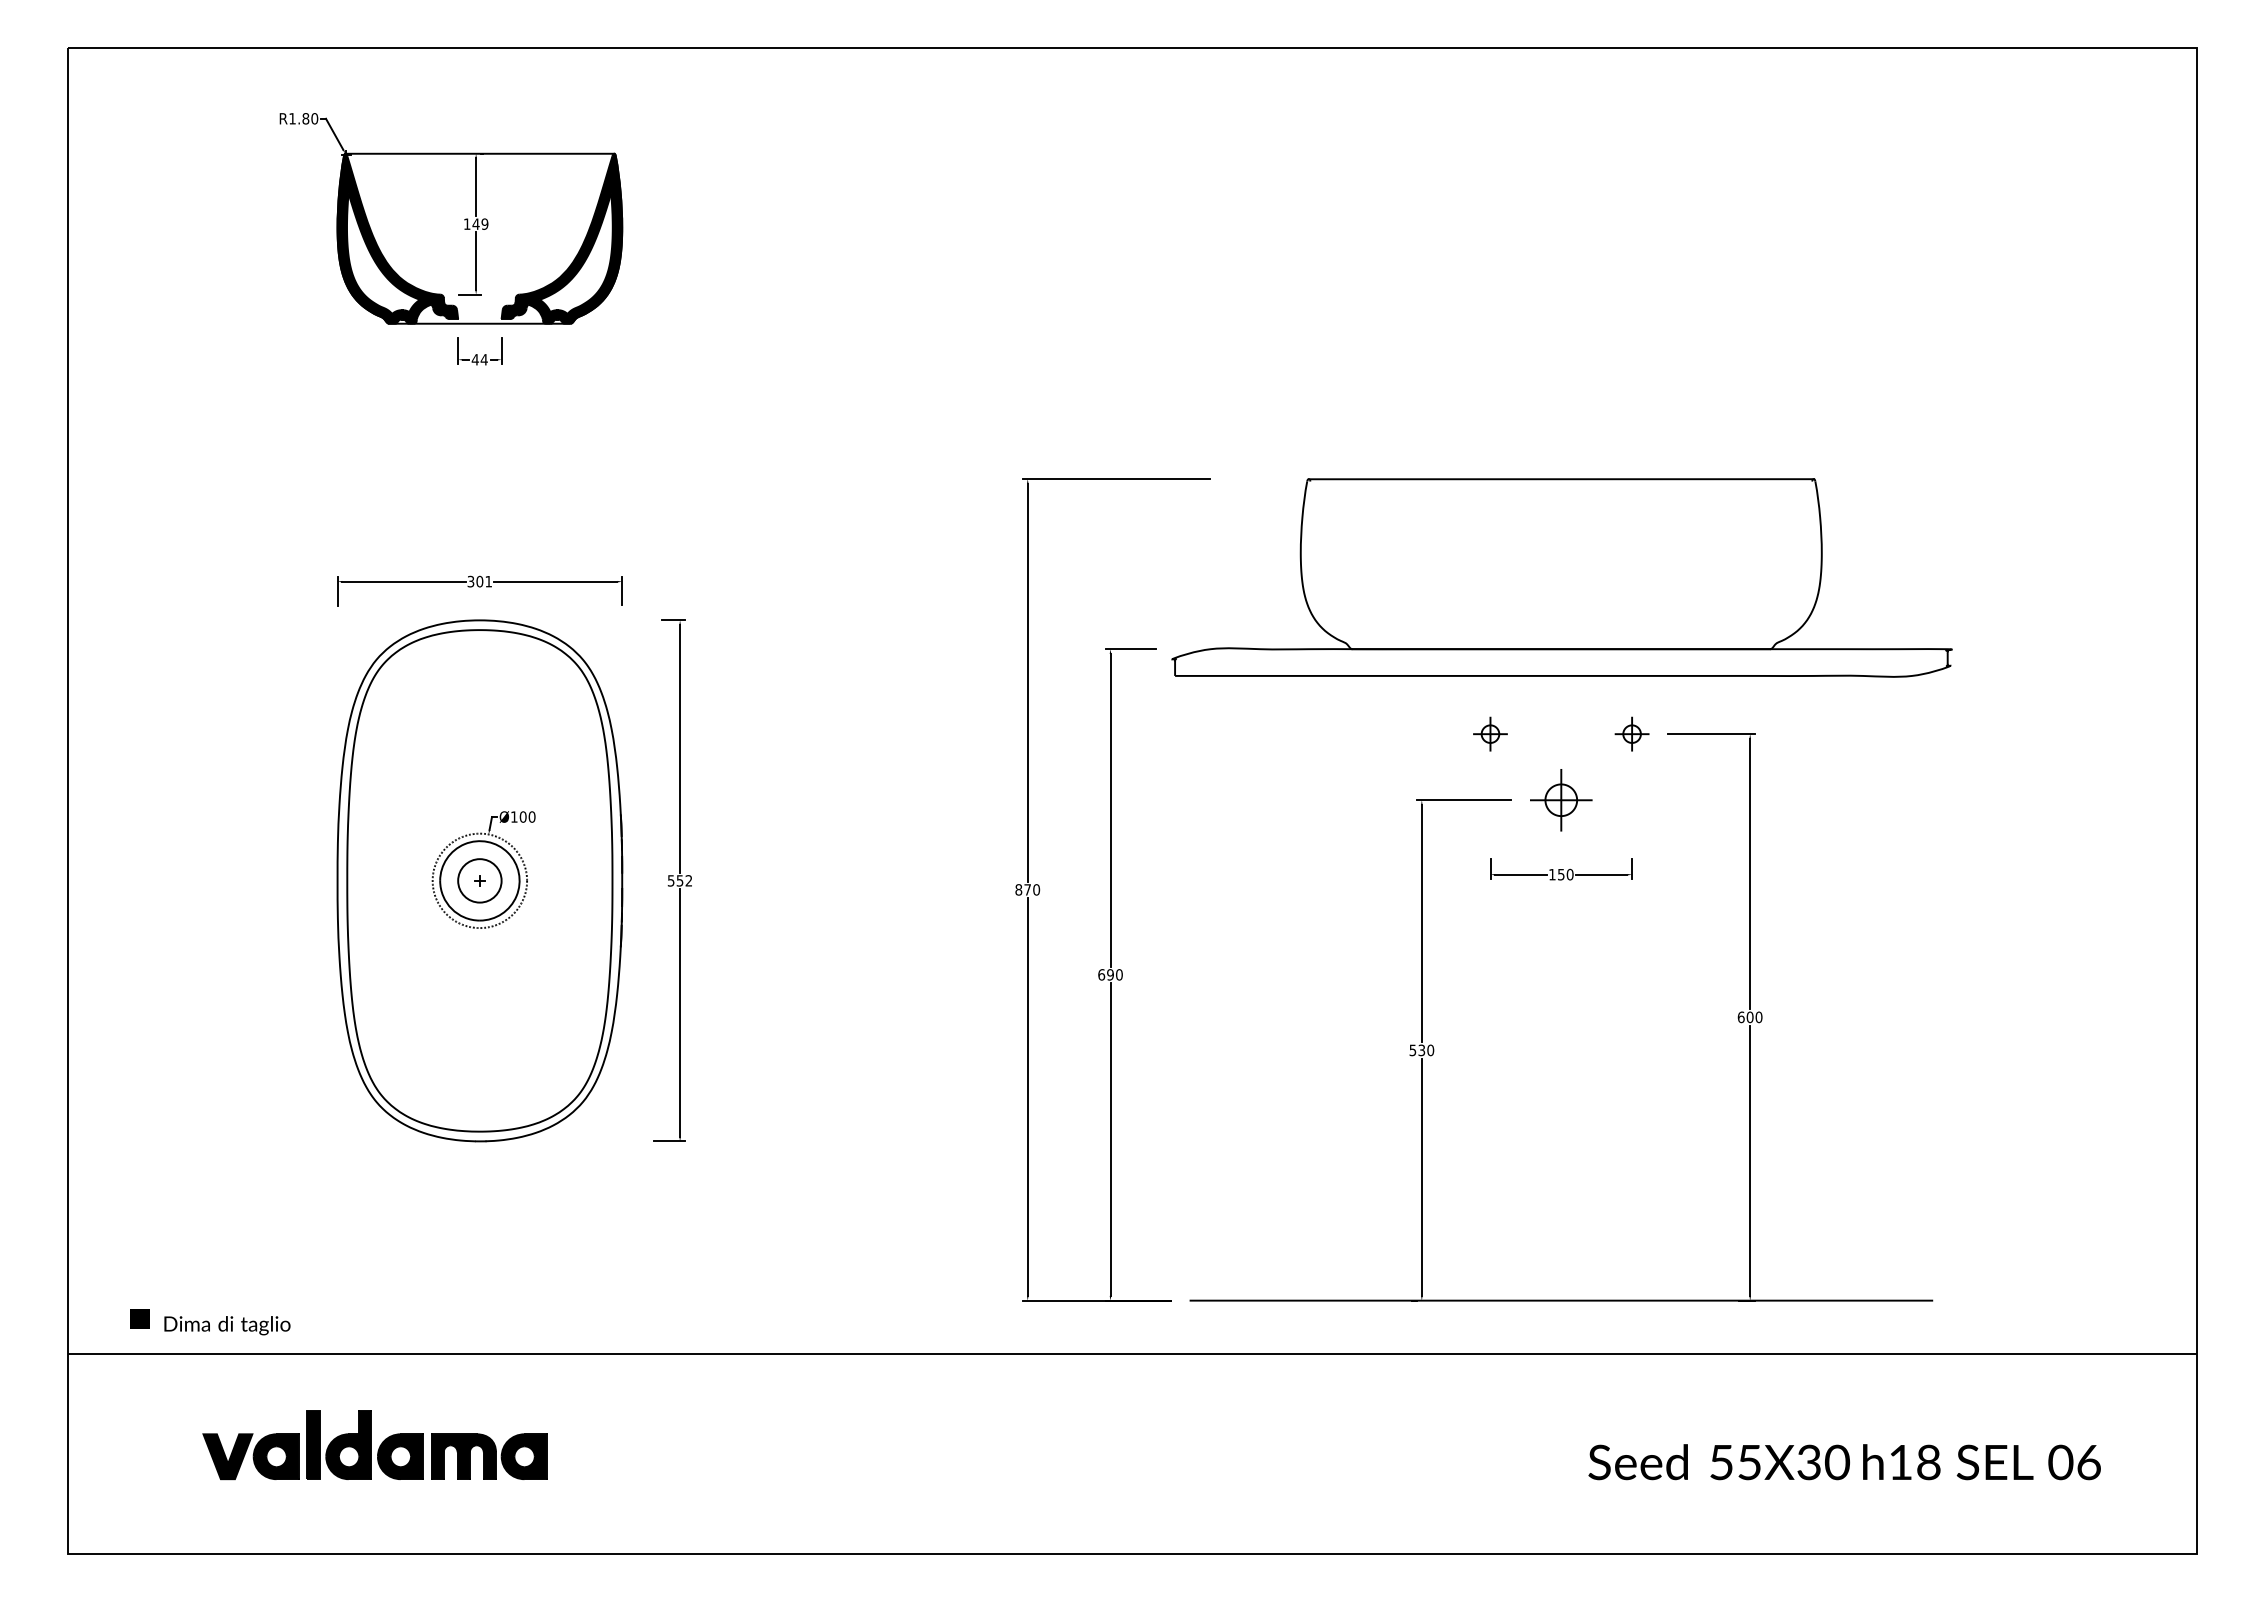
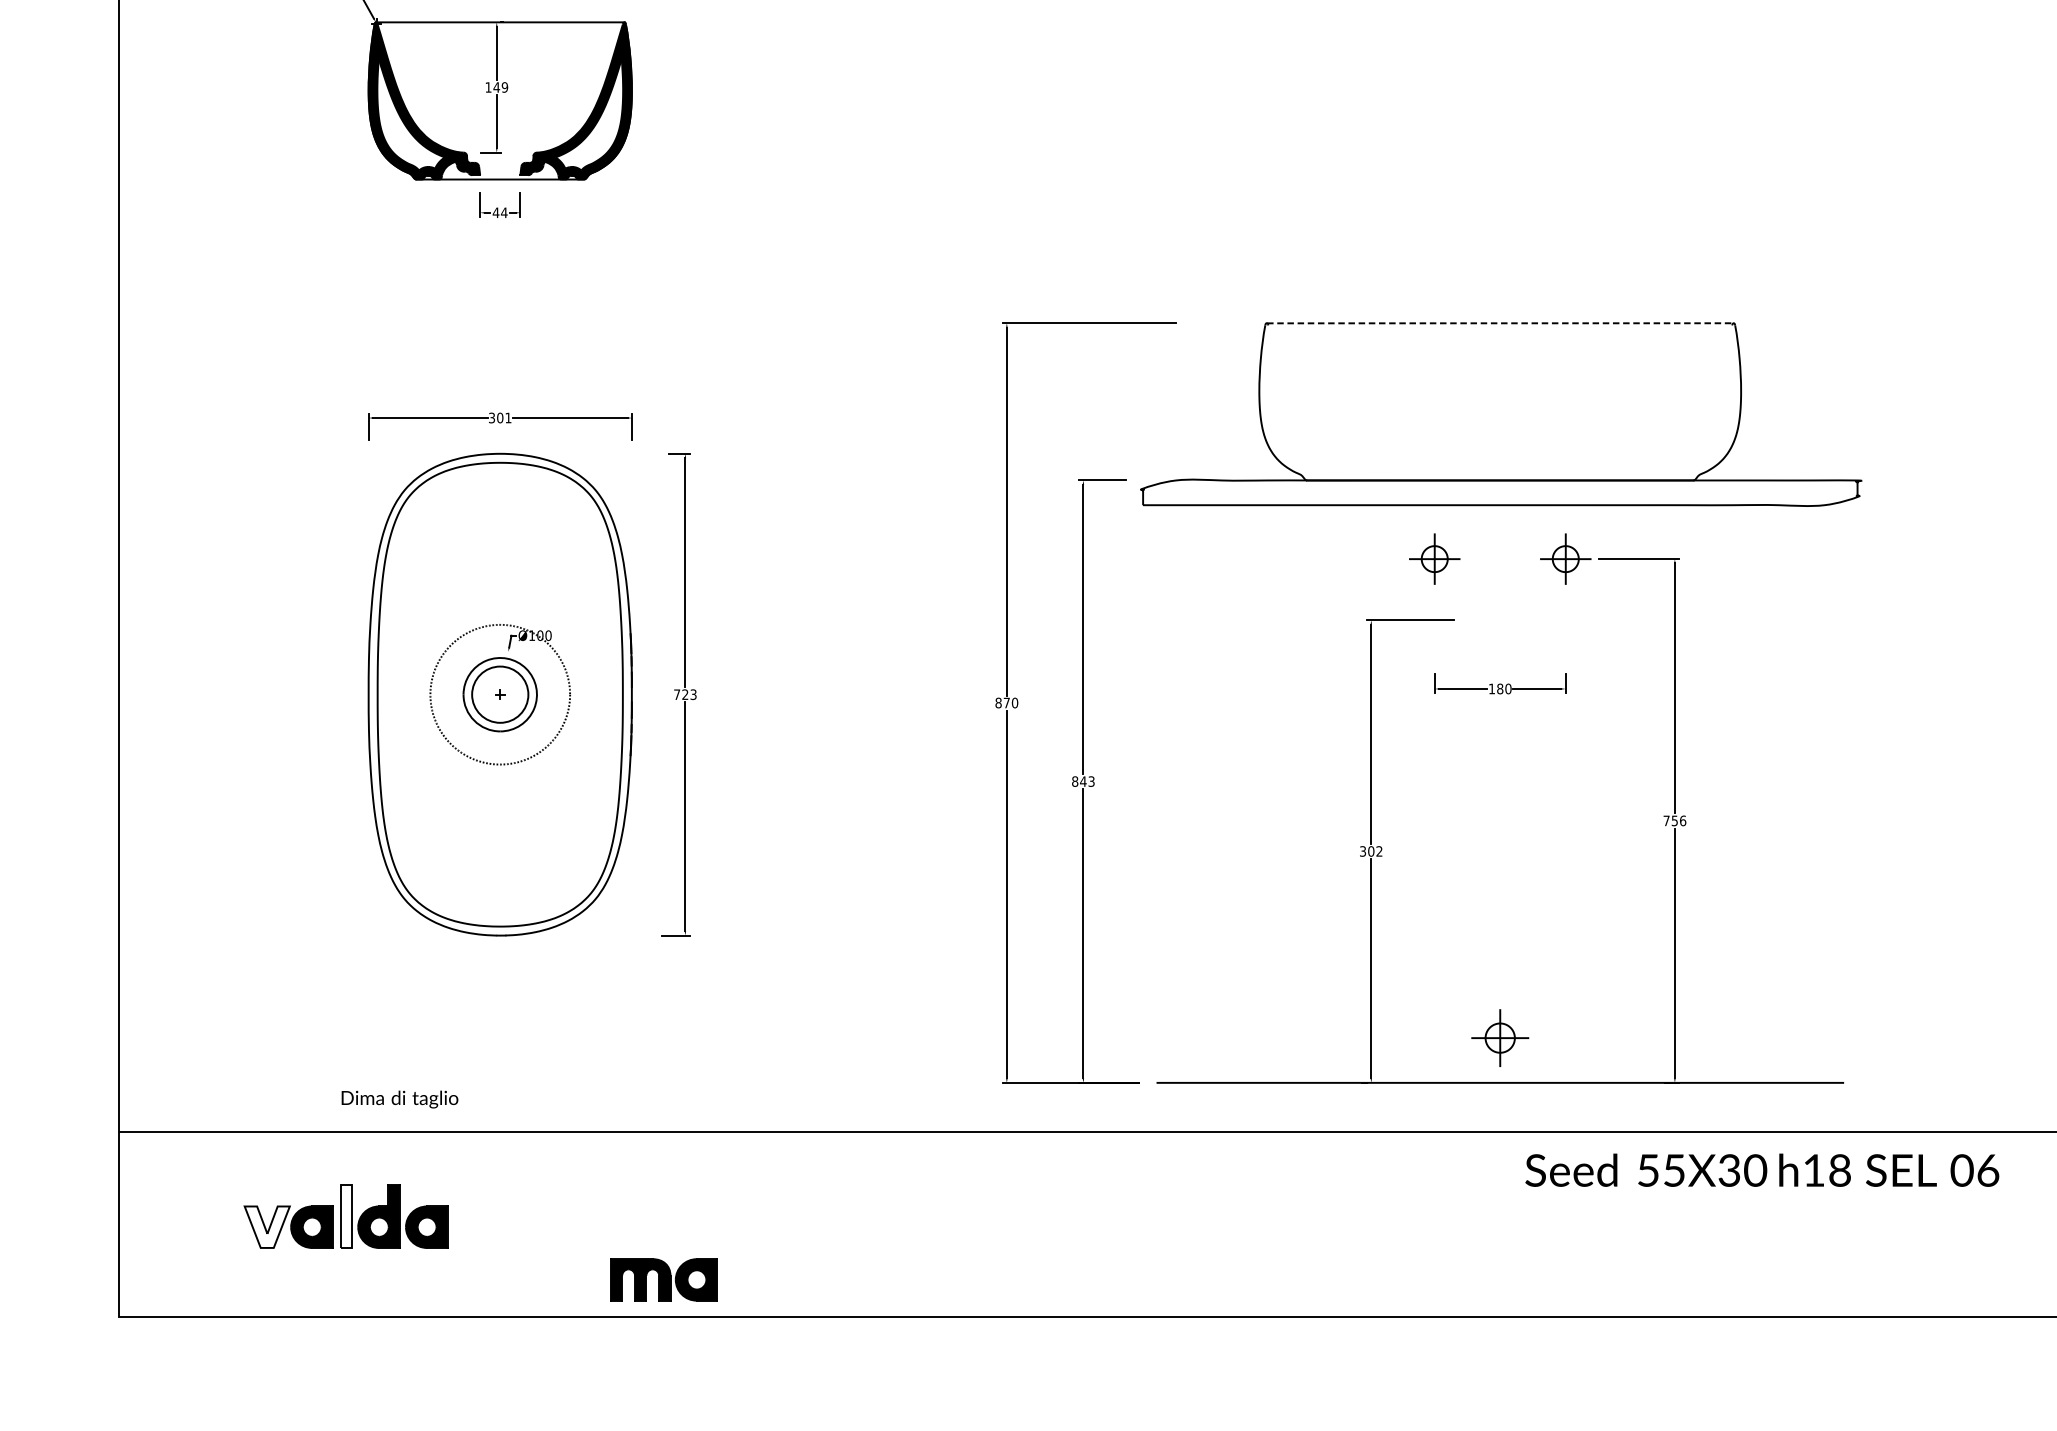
line: (1562, 479) -> (1501, 323), solid -> dashed
part: (1490, 733) -> (1434, 558), size x1.6
part: (1631, 733) -> (1565, 558), size x1.6
part: (1561, 800) -> (1500, 1038), moved
text: (1560, 874) -> (1499, 688), 150 -> 180
circle: (479, 880) -> (499, 694), size x1.4
circle: (479, 880) -> (499, 694), size x1.6
text: (679, 880) -> (684, 694), 552 -> 723
text: (1110, 974) -> (1083, 781), 690 -> 843
text: (1749, 1017) -> (1674, 821), 600 -> 756
text: (1421, 1050) -> (1370, 851), 530 -> 302
fill: (140, 1318) -> (186, 1099), removed
text: (227, 1325) -> (400, 1099), moved
fill: (313, 1444) -> (346, 1215), removed
fill: (227, 1456) -> (266, 1226), removed
part: (489, 1456) -> (664, 1279), moved
text: (1844, 1462) -> (1762, 1170), moved

